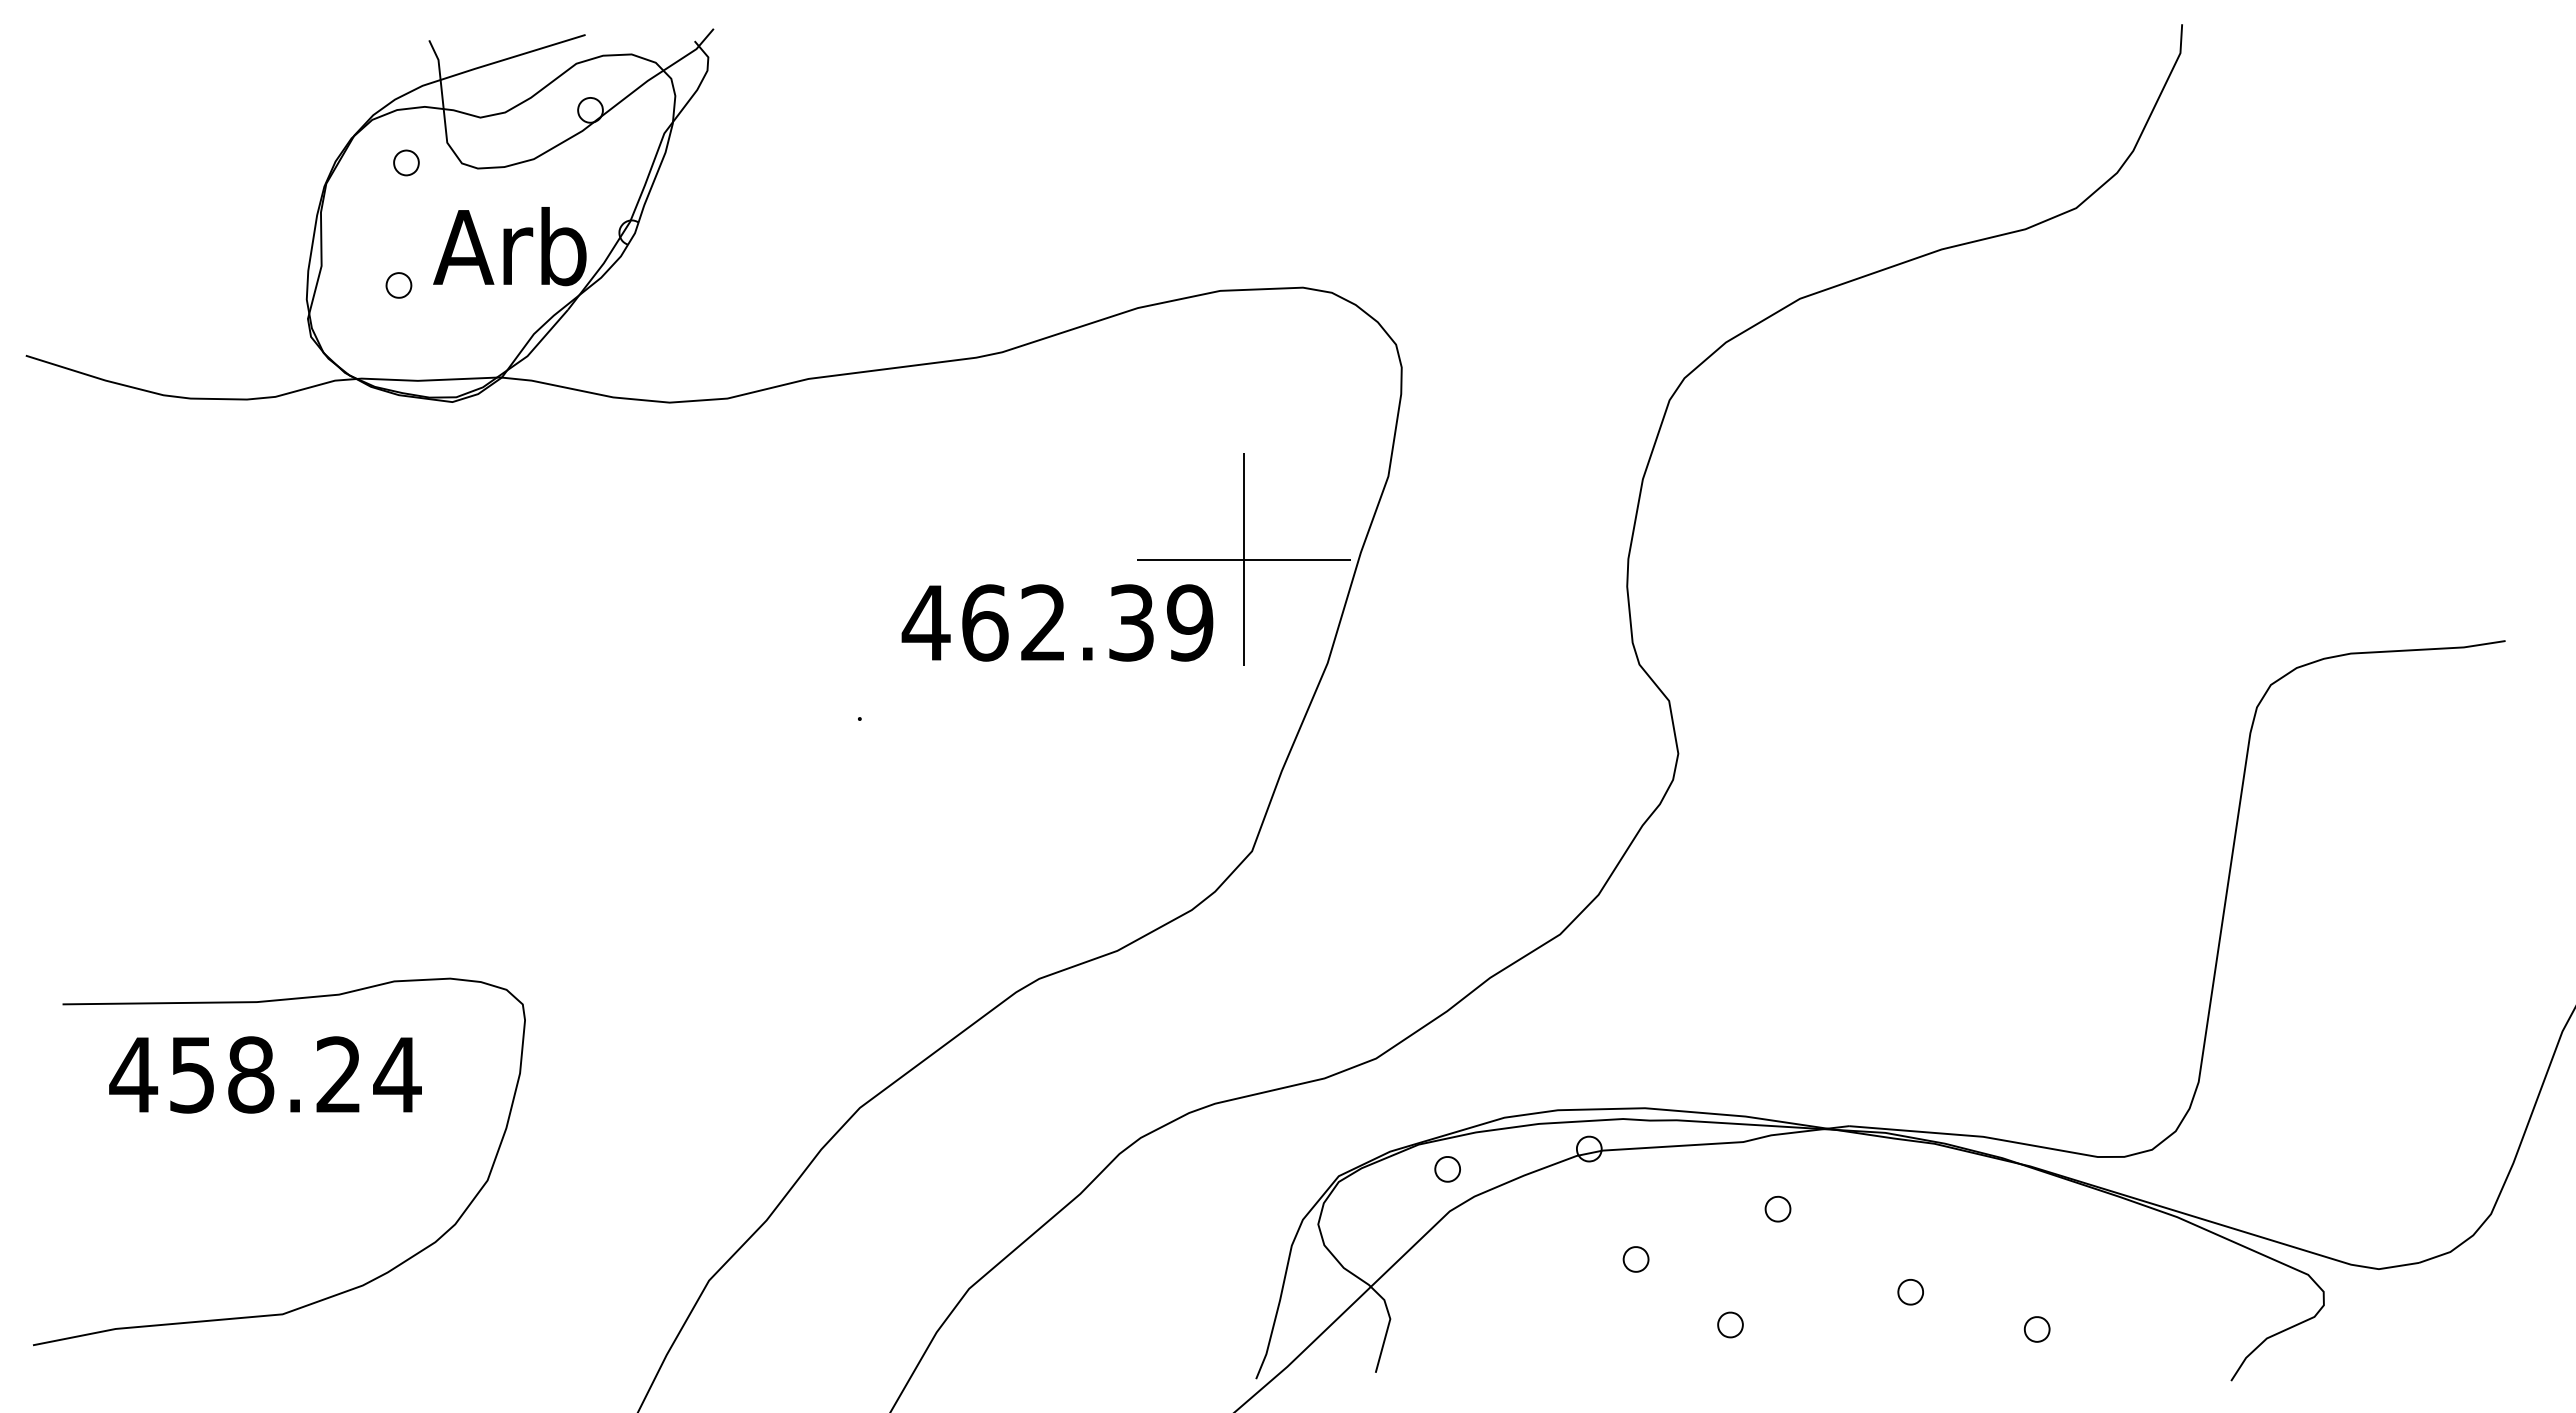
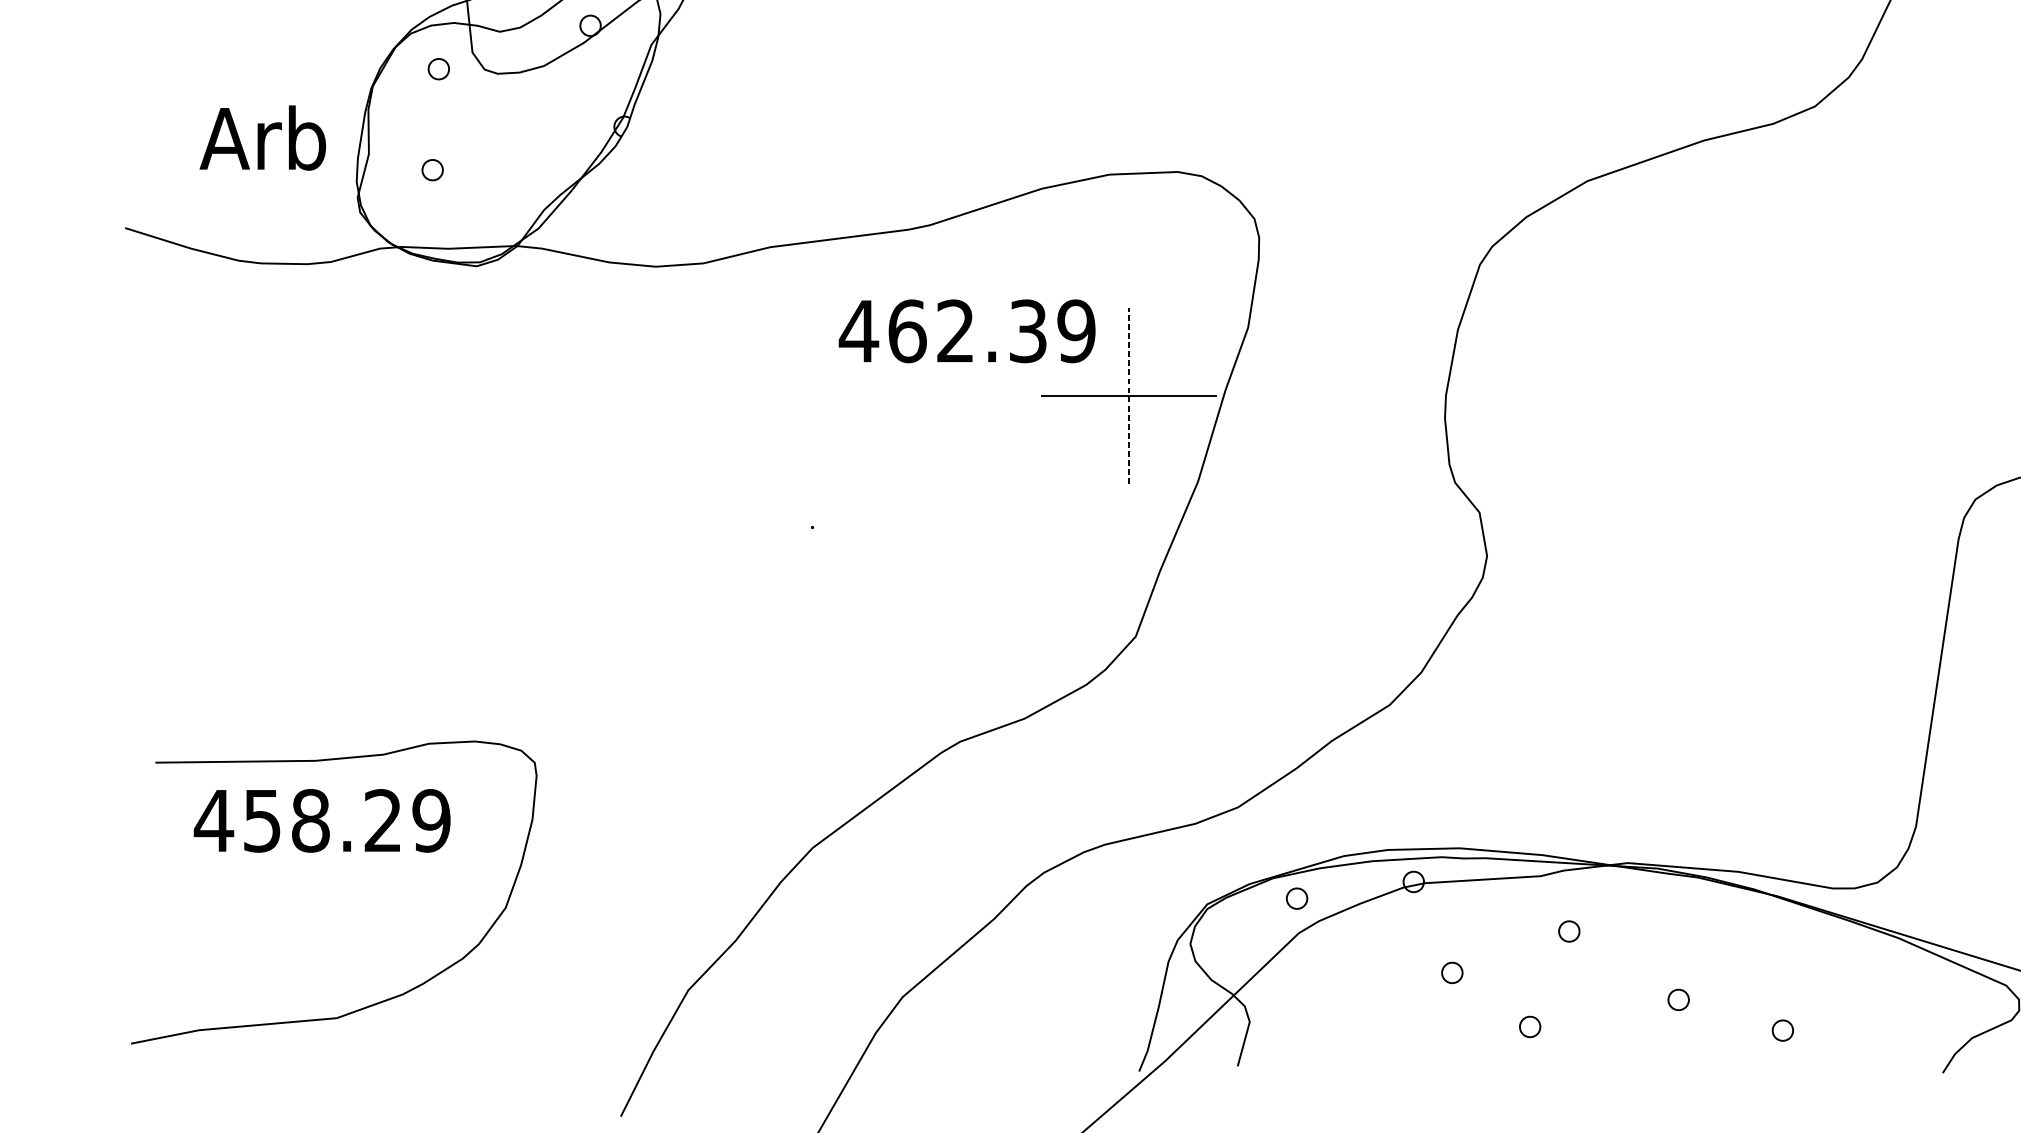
text: (509, 246) -> (262, 138), moved
line: (1243, 559) -> (1128, 396), solid -> dashed
text: (1057, 622) -> (967, 330), moved
text: (397, 1074) -> (431, 820), 458.24 -> 458.29

